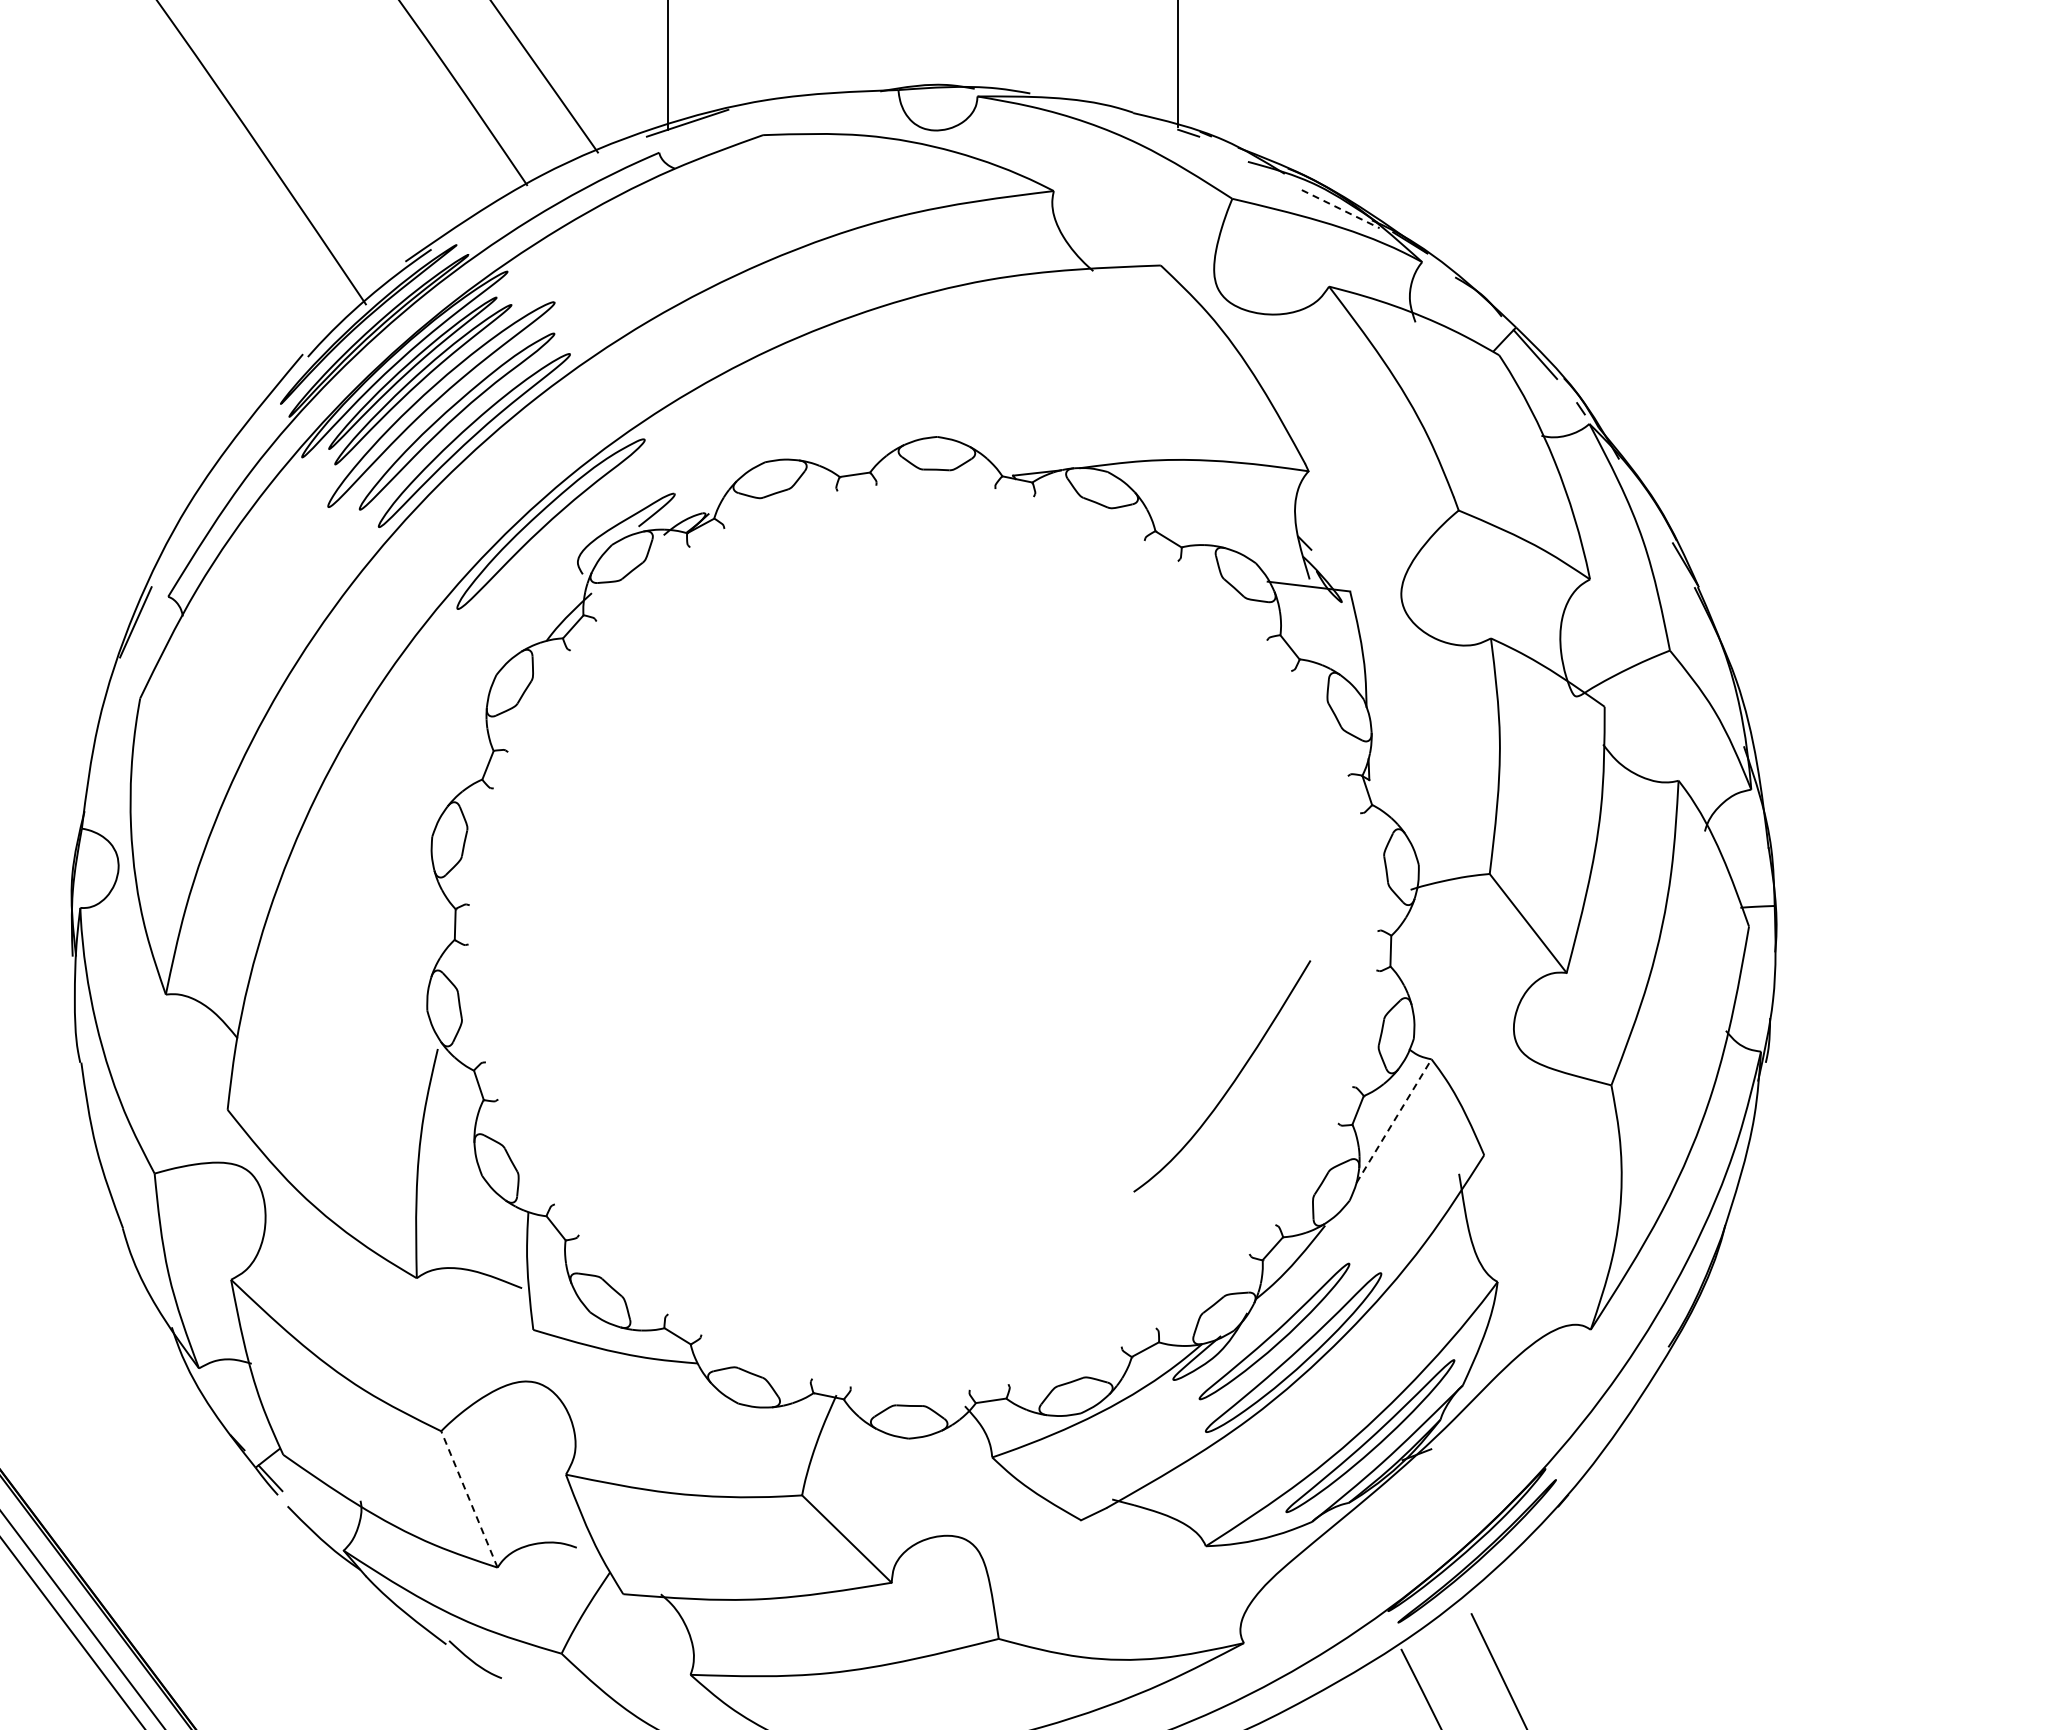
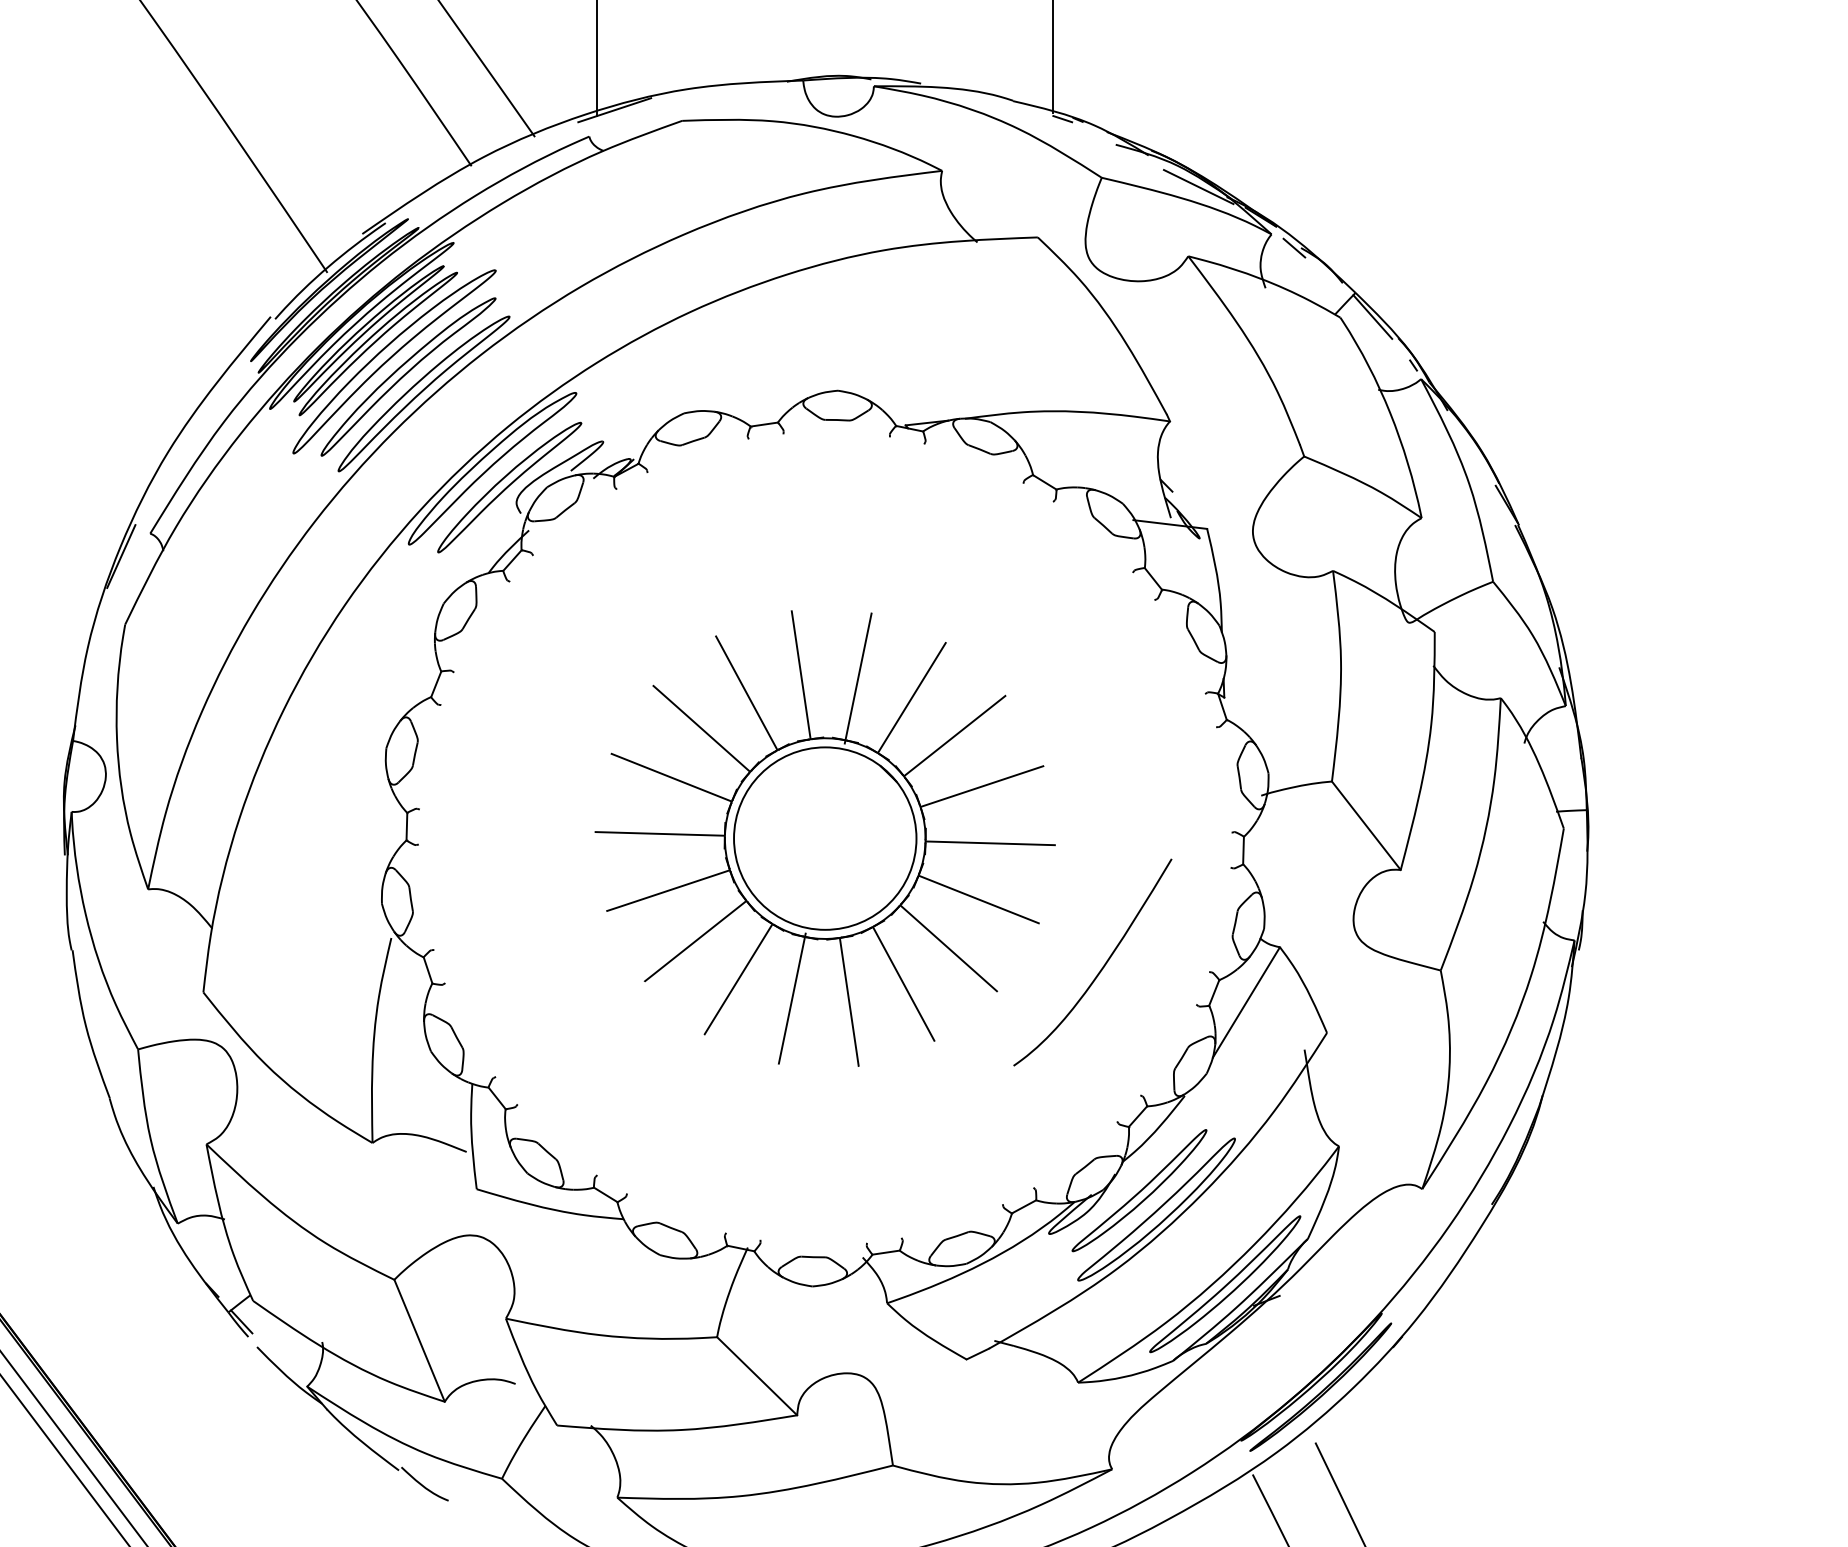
line: (1341, 209) -> (1199, 187), dashed -> solid
line: (1447, 277) -> (1294, 248), added
part: (570, 544) -> (509, 486), added
part: (922, 937) -> (824, 838), added
line: (1394, 1120) -> (1246, 1001), dashed -> solid
line: (469, 1499) -> (419, 1340), dashed -> solid

